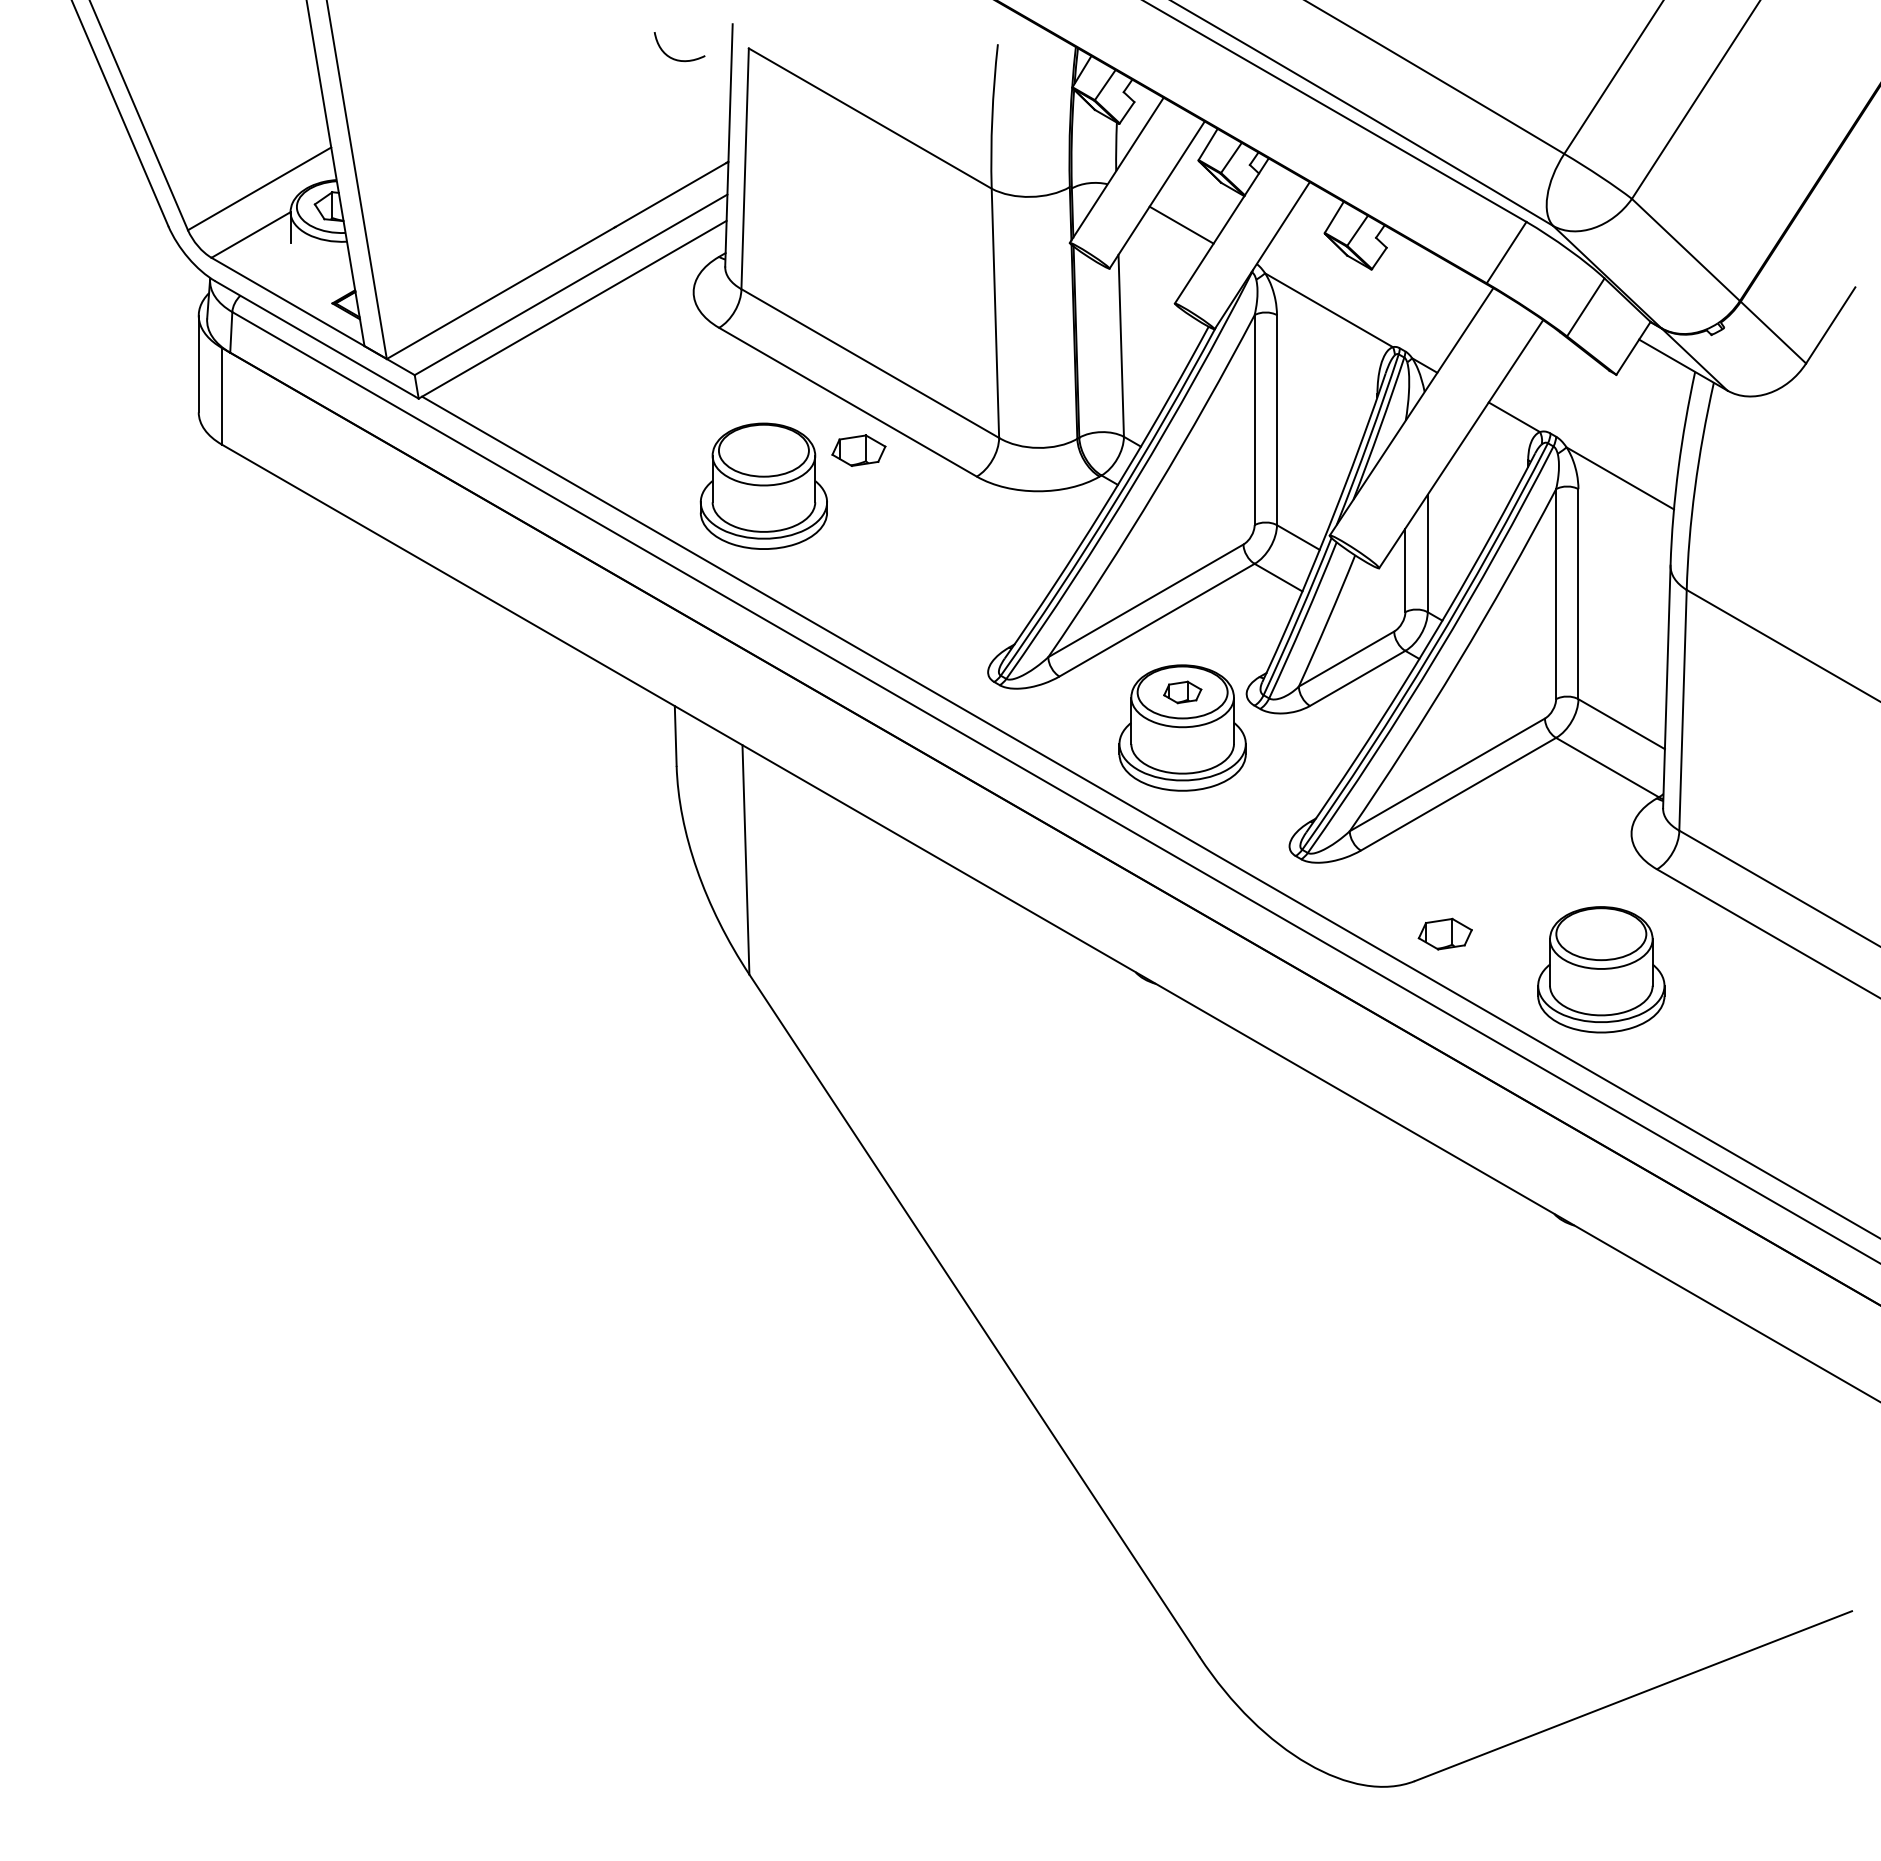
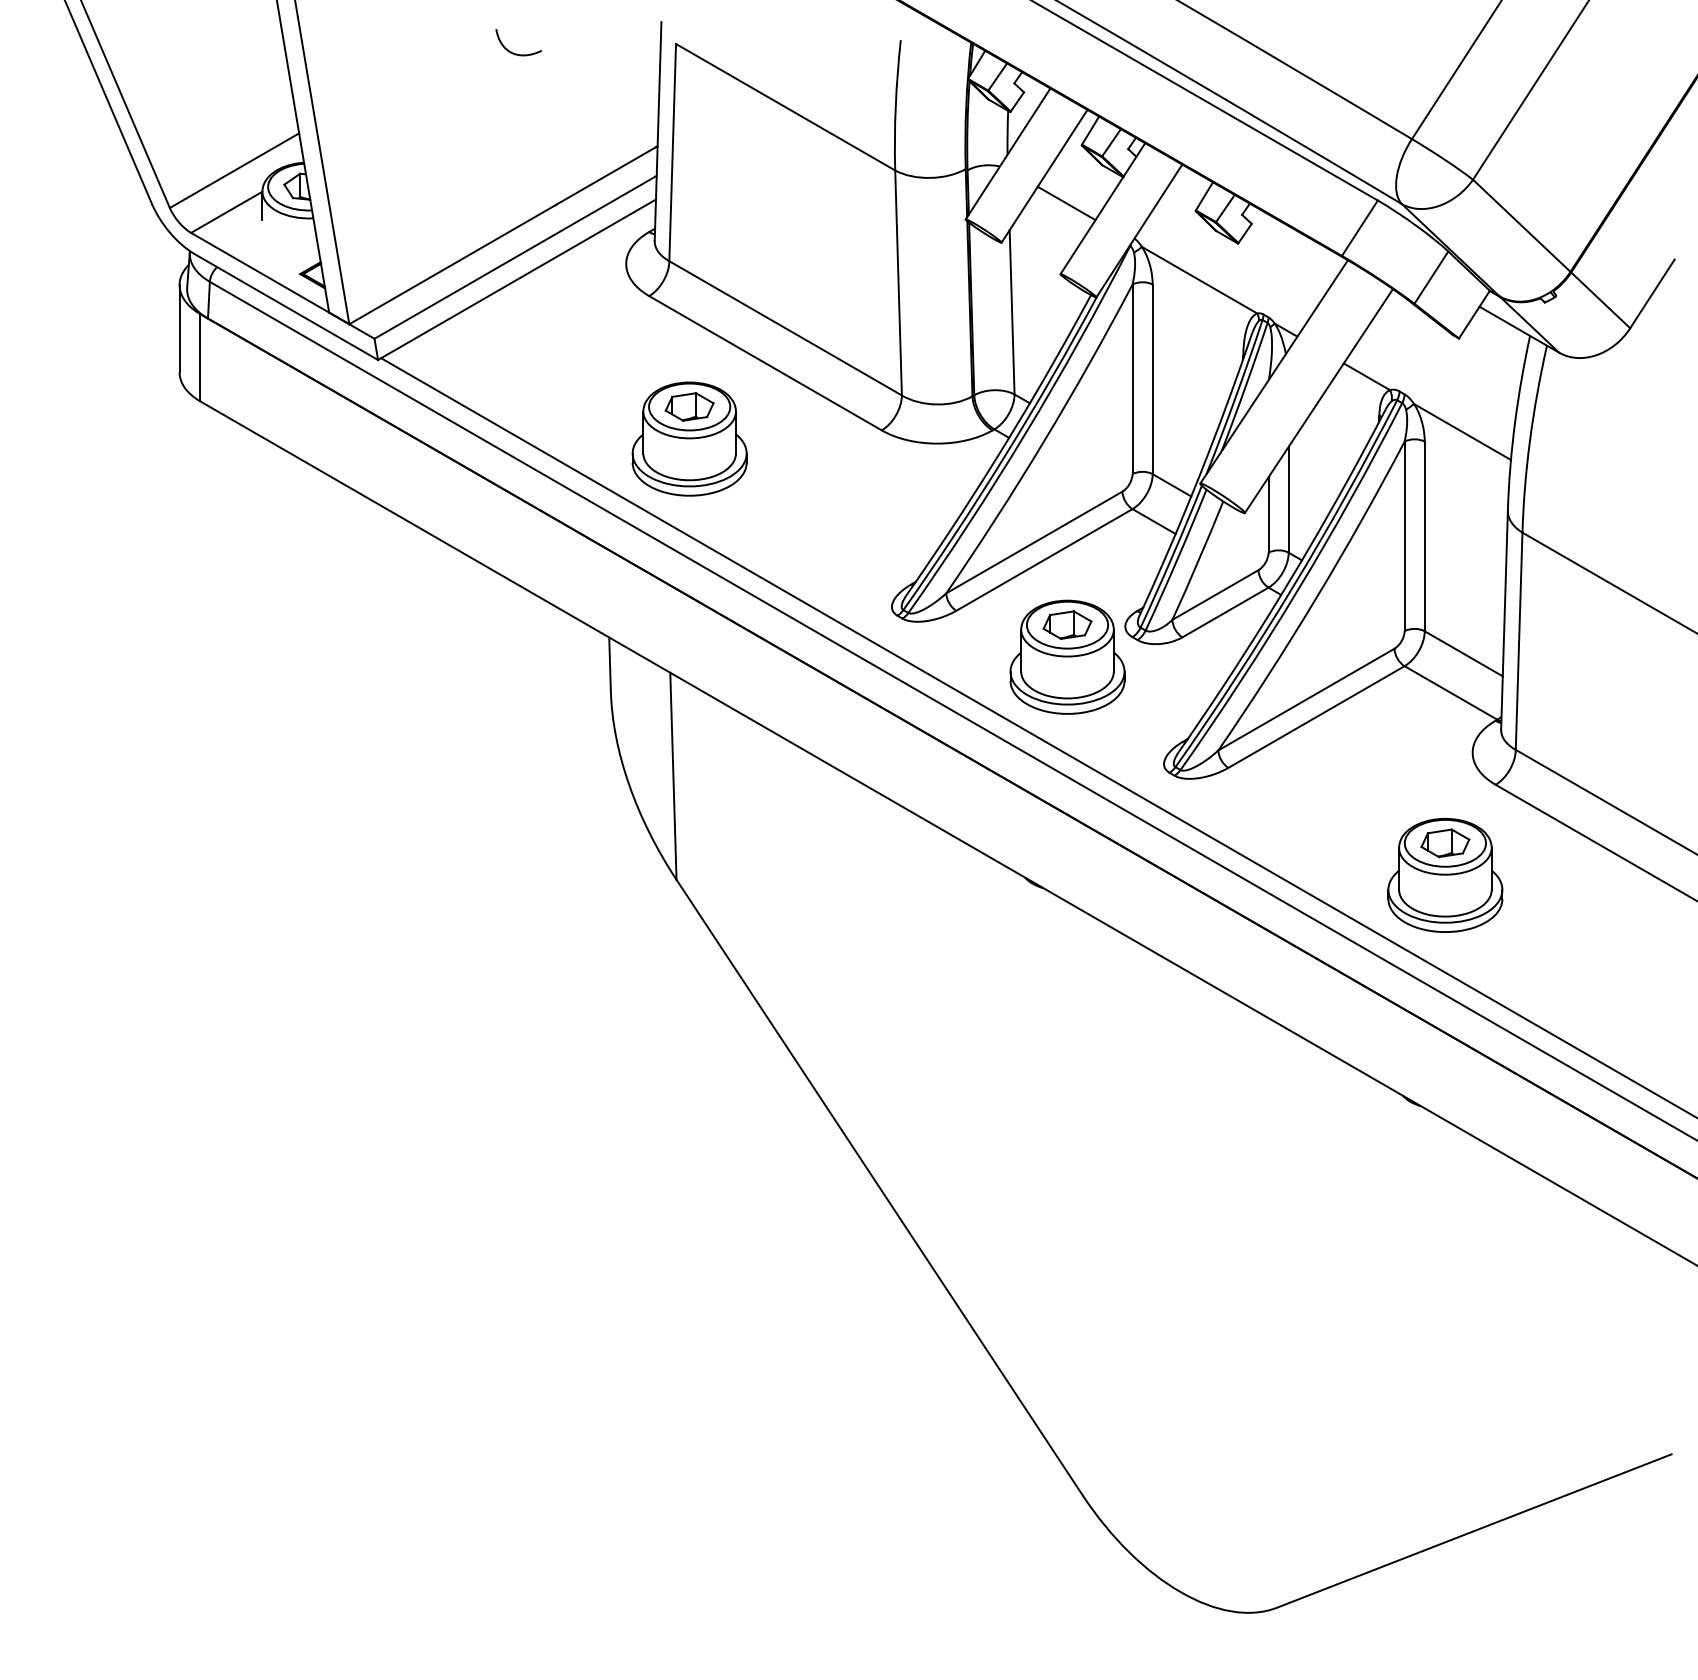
curve: (675, 58) -> (515, 53), moved
part: (858, 450) -> (689, 406), moved
part: (1182, 692) -> (1067, 625), size x1.43
part: (1444, 933) -> (1444, 842), moved

